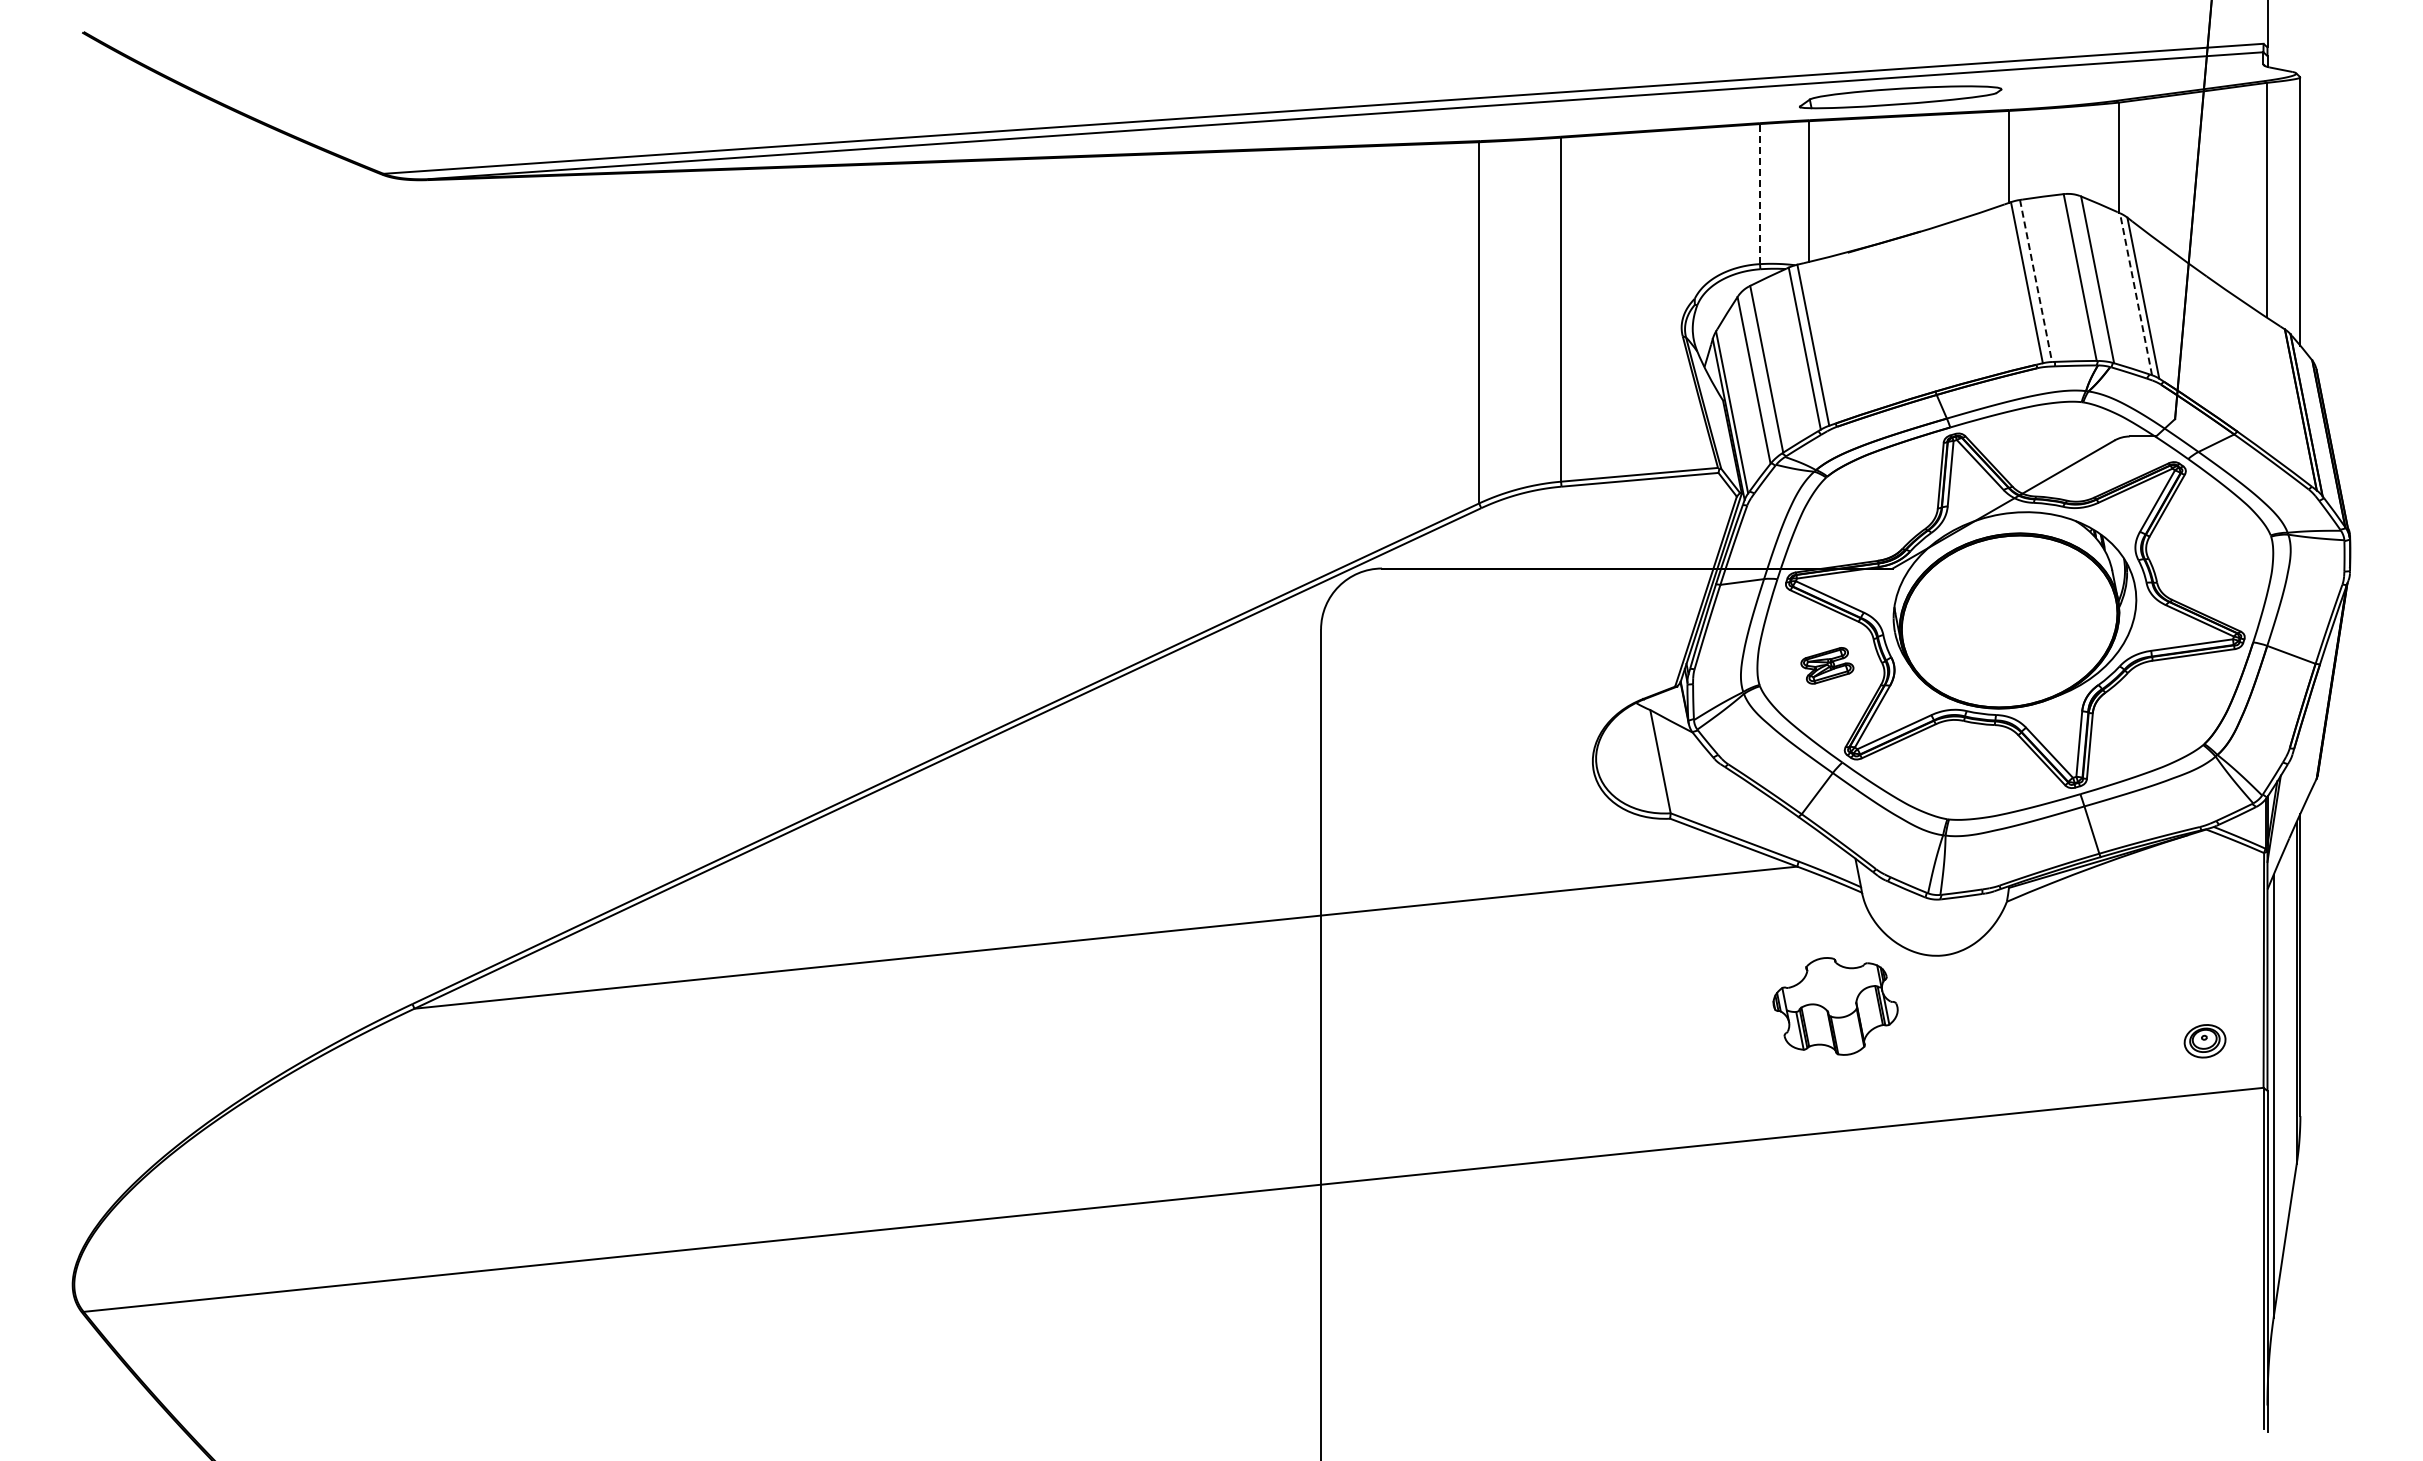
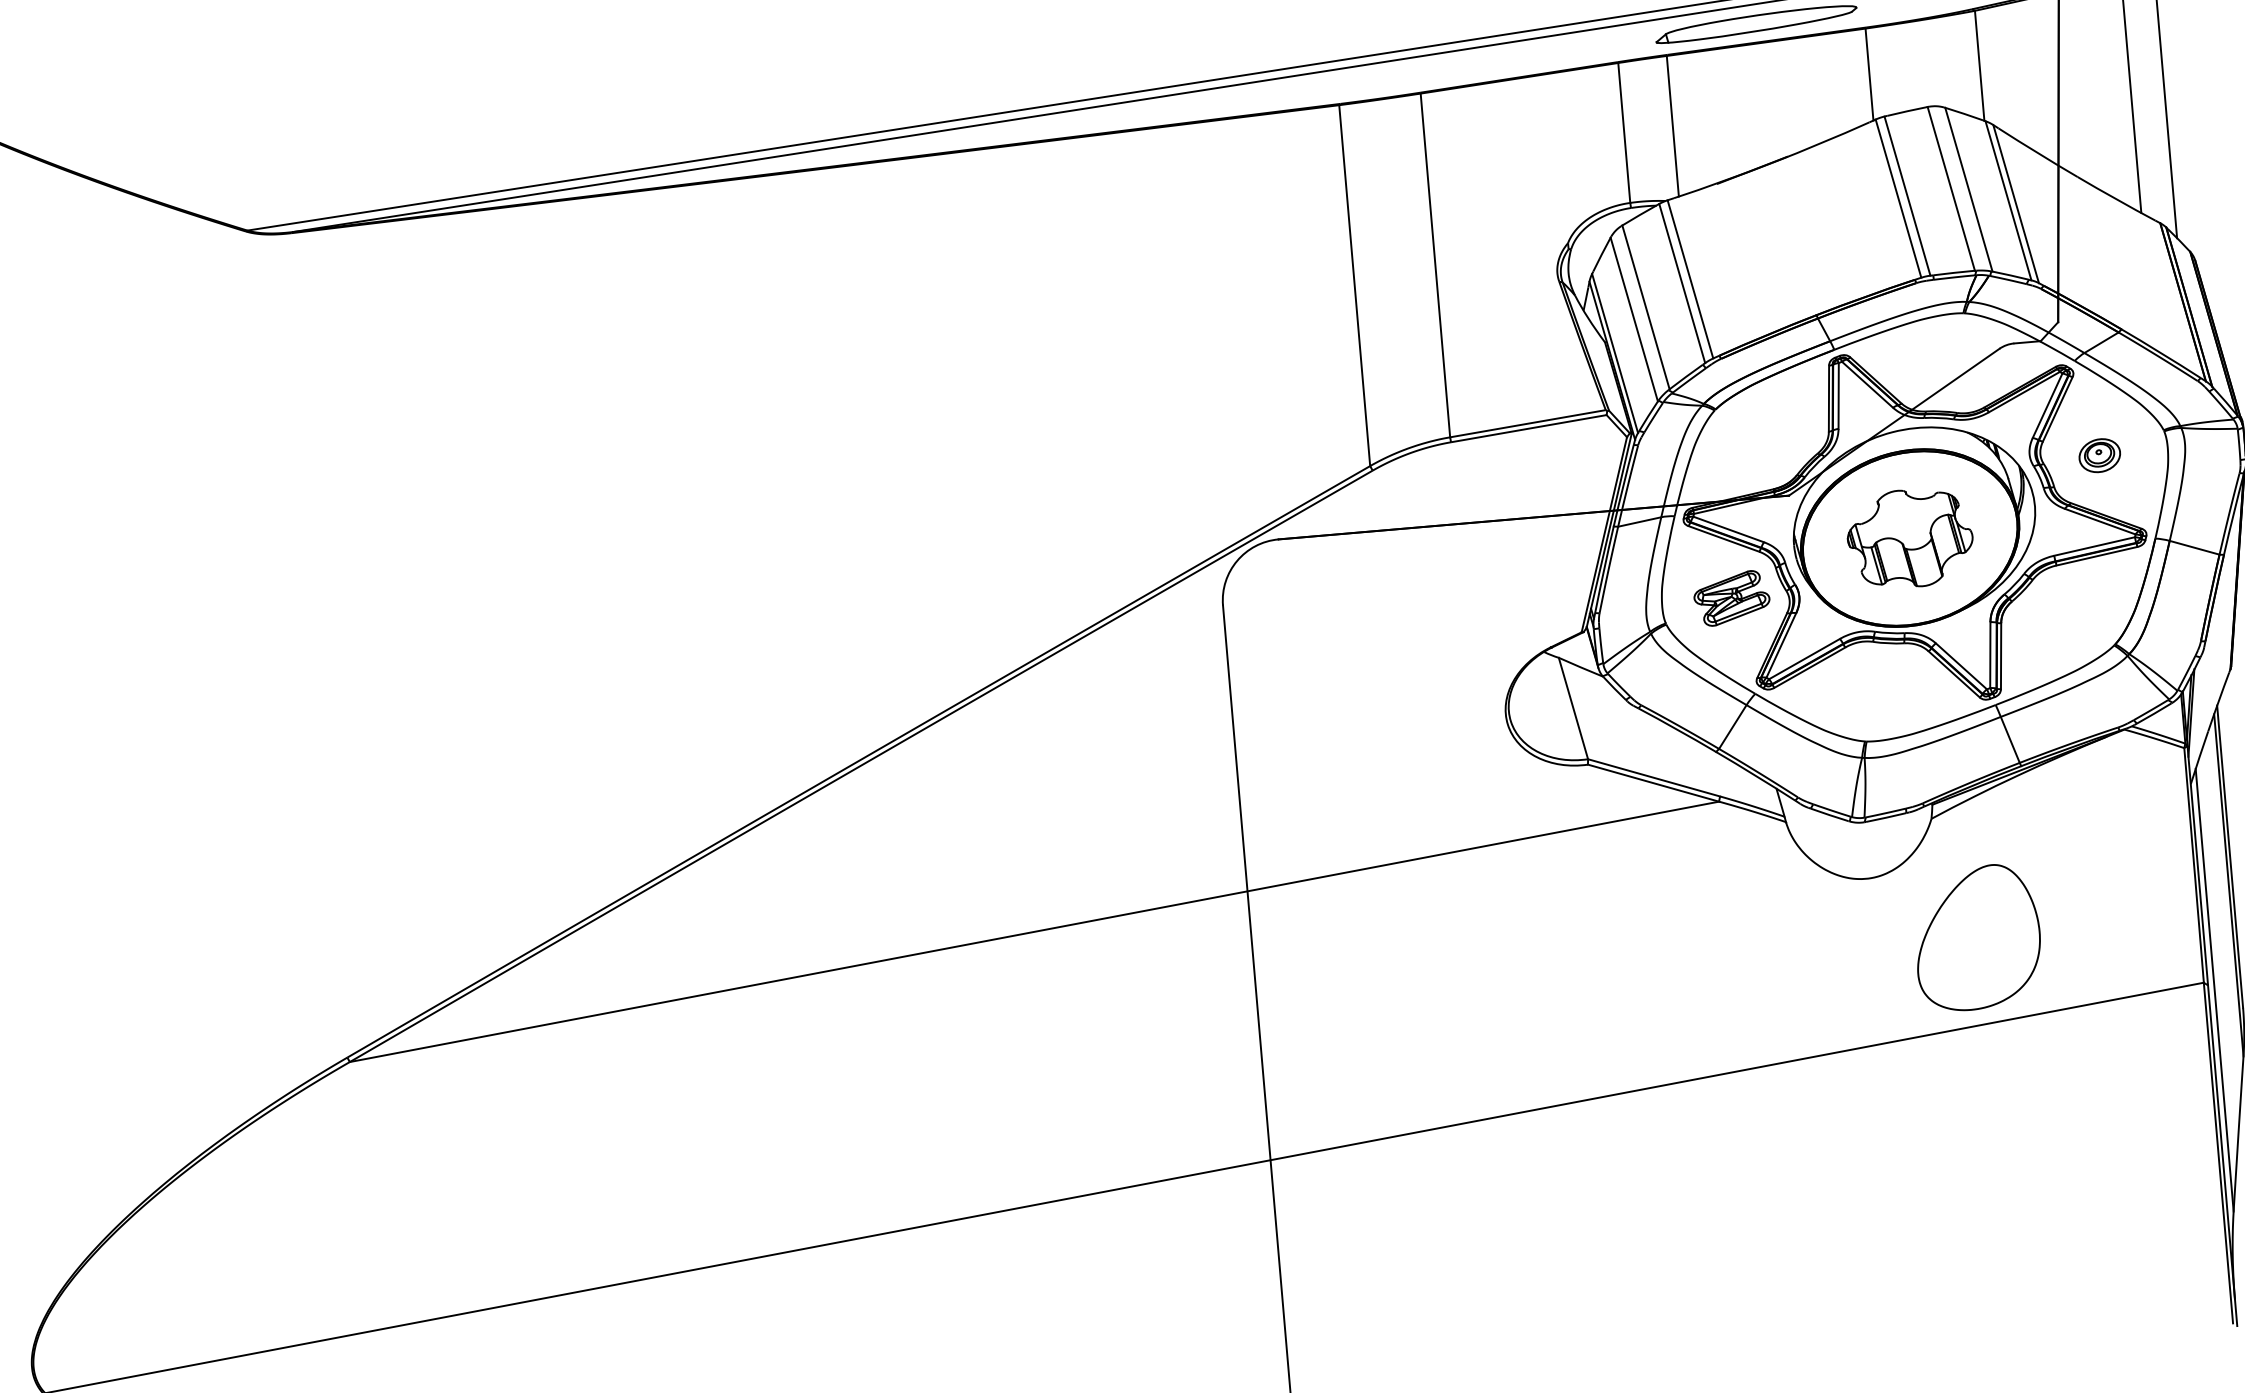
line: (1760, 193) -> (1624, 132), dashed -> solid
line: (2036, 280) -> (1907, 195), dashed -> solid
line: (2136, 294) -> (2008, 201), dashed -> solid
part: (1827, 665) -> (1732, 598), size x1.43
part: (1835, 1006) -> (1910, 538), moved
part: (2042, 1023) -> (1977, 937), added
part: (2204, 1041) -> (2099, 455), moved

